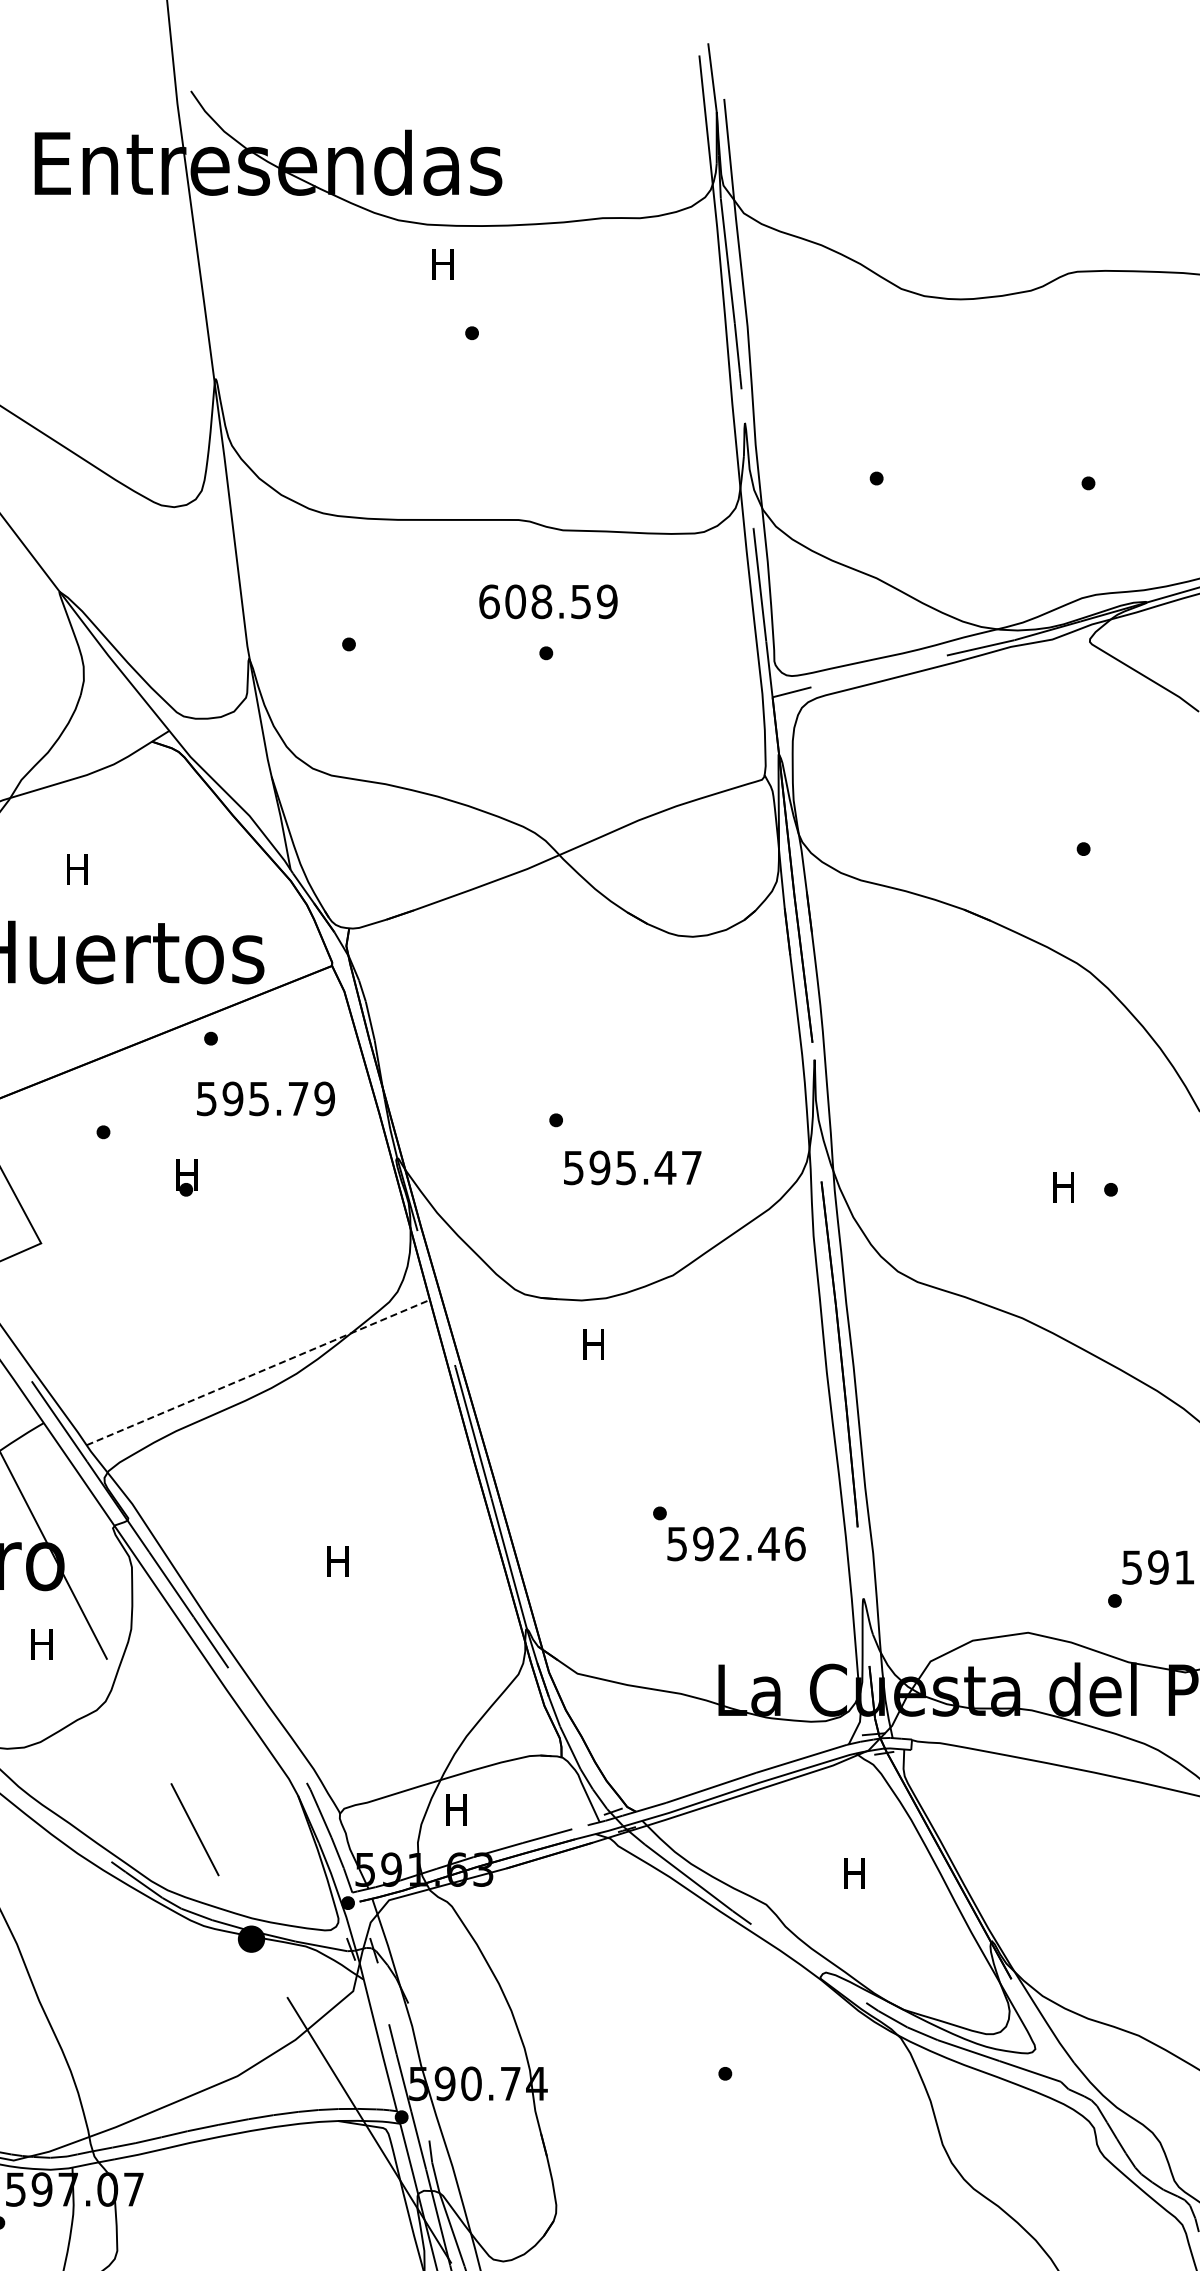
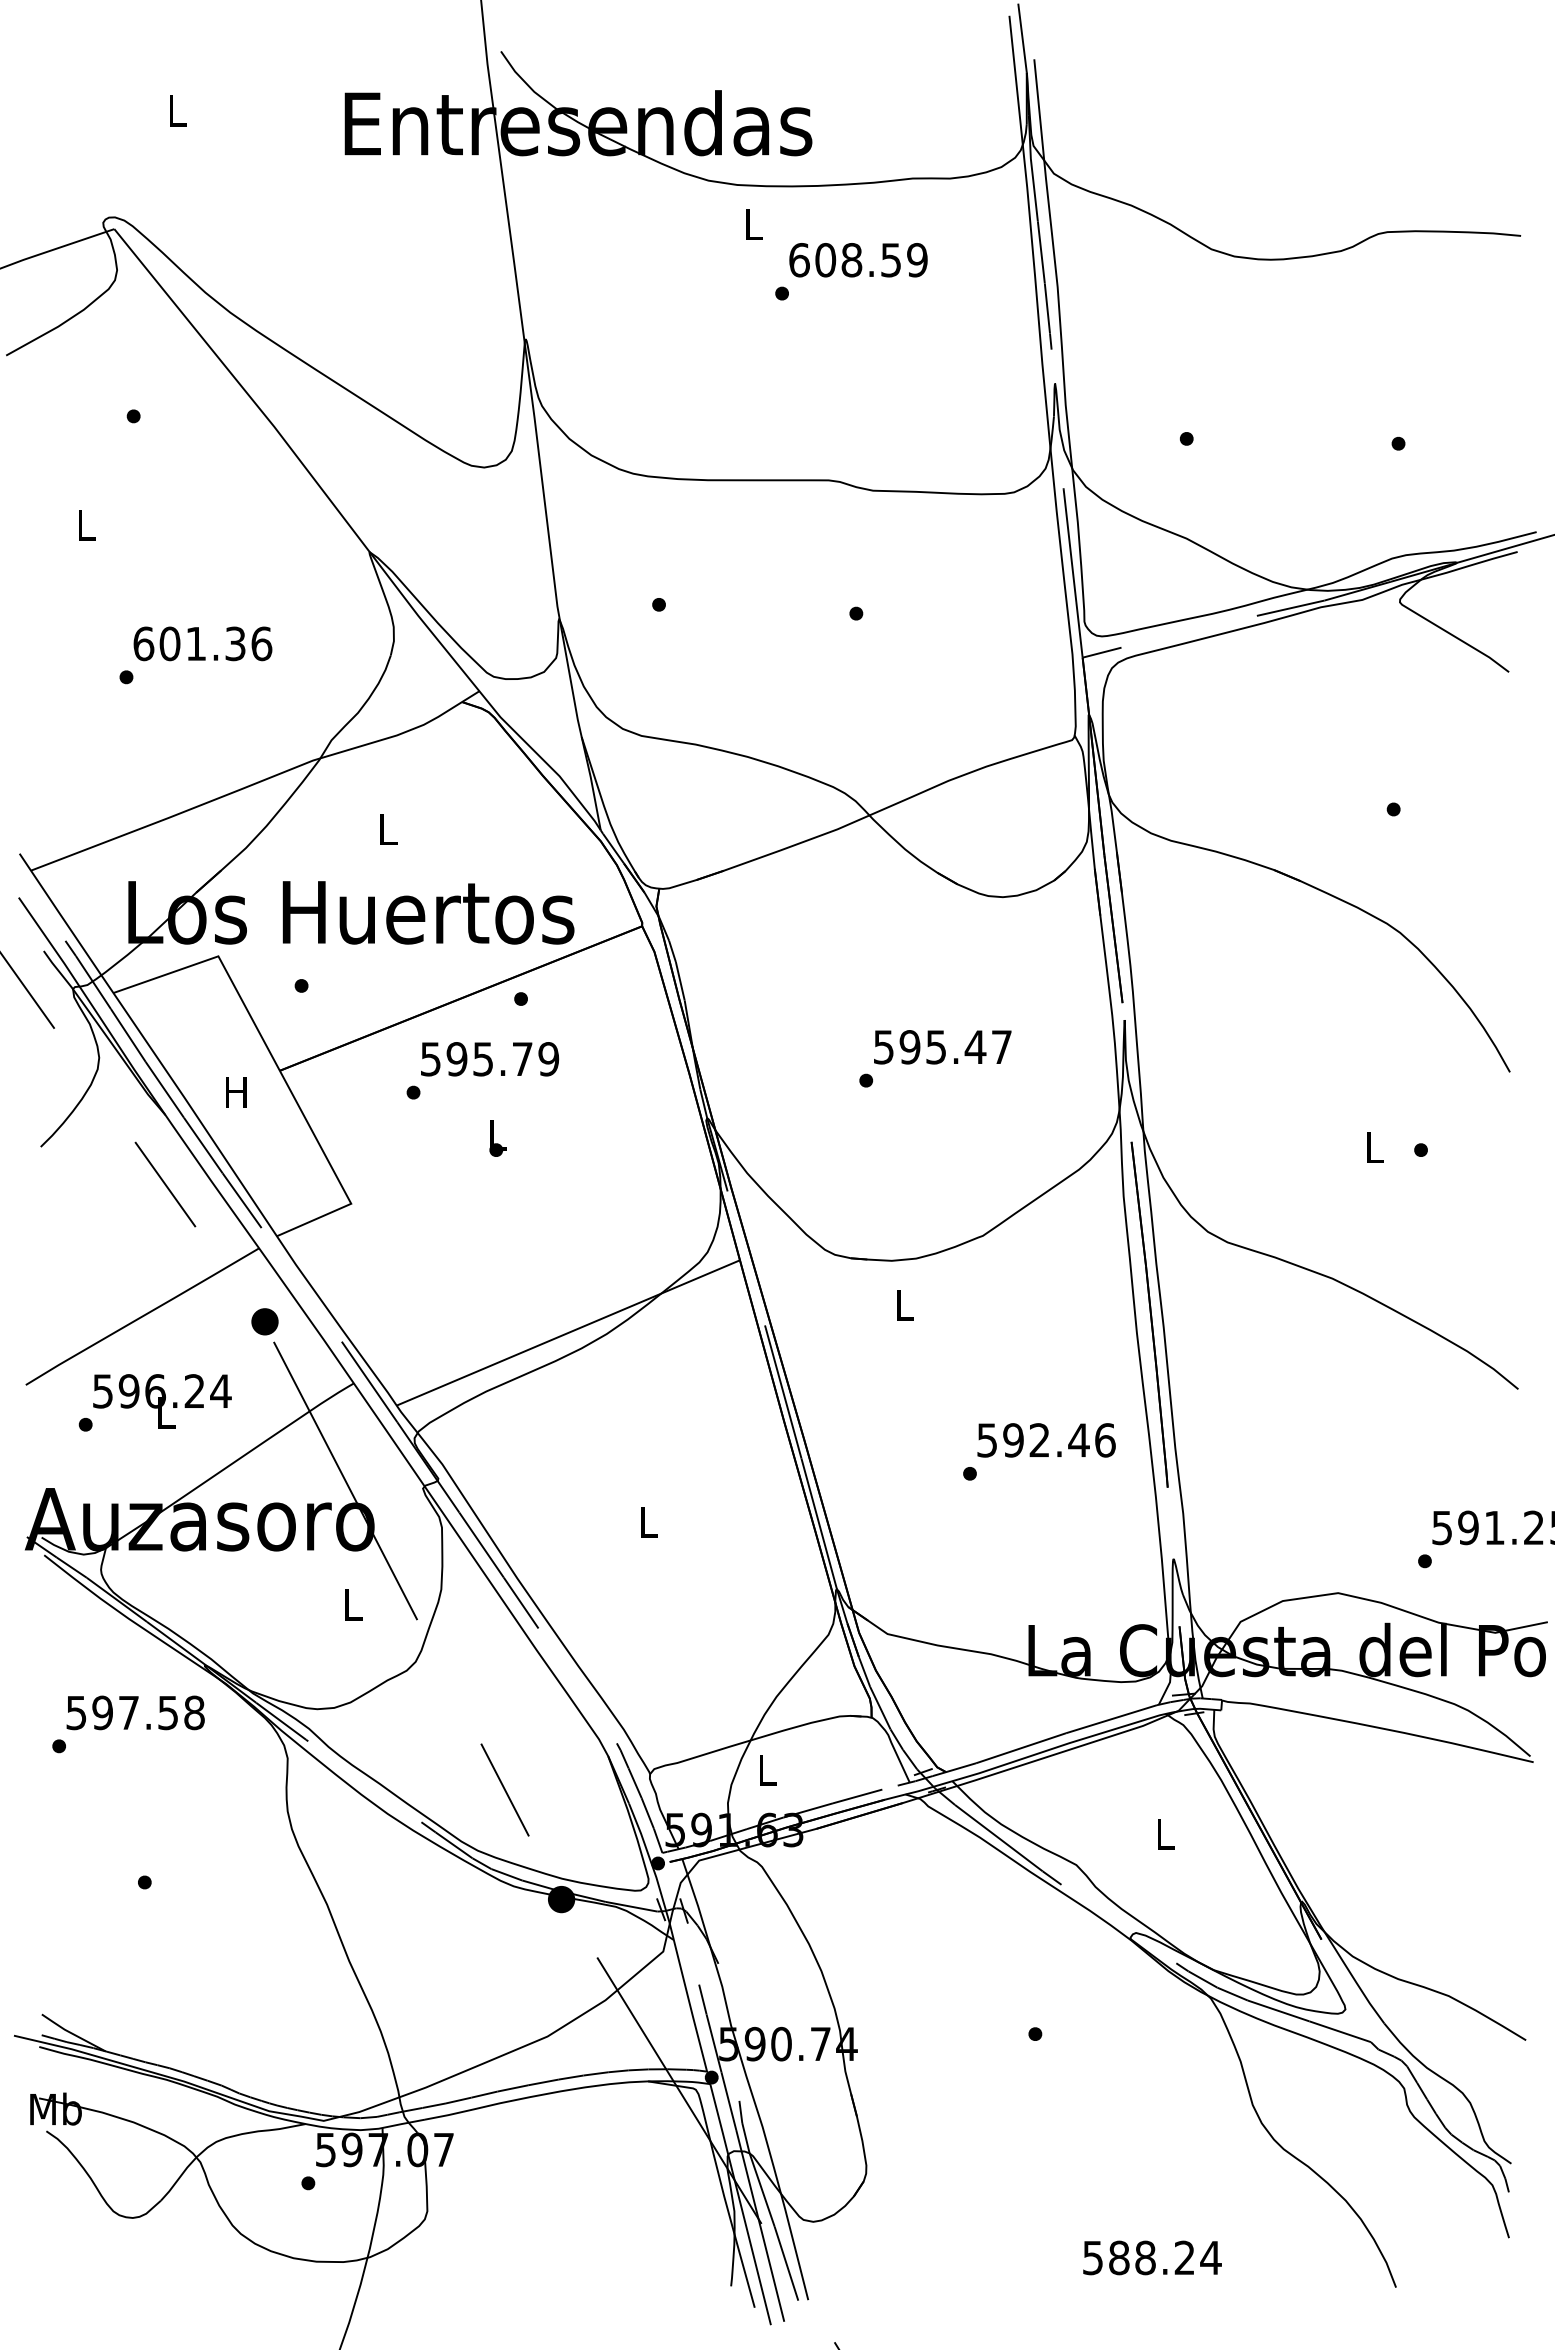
text: (442, 264) -> (752, 224), H -> L
text: (548, 602) -> (858, 260), moved
text: (77, 869) -> (387, 829), H -> L
text: (266, 1099) -> (490, 1059), moved
text: (632, 1168) -> (942, 1047), moved
text: (186, 1175) -> (496, 1135), H -> L
text: (1063, 1187) -> (1373, 1147), H -> L
text: (593, 1345) -> (903, 1305), H -> L
line: (258, 1372) -> (568, 1332), dashed -> solid
text: (736, 1544) -> (1046, 1440), moved
text: (337, 1562) -> (647, 1522), H -> L
text: (41, 1644) -> (351, 1604), H -> L
text: (456, 1810) -> (766, 1770), H -> L
text: (854, 1874) -> (1164, 1834), H -> L

